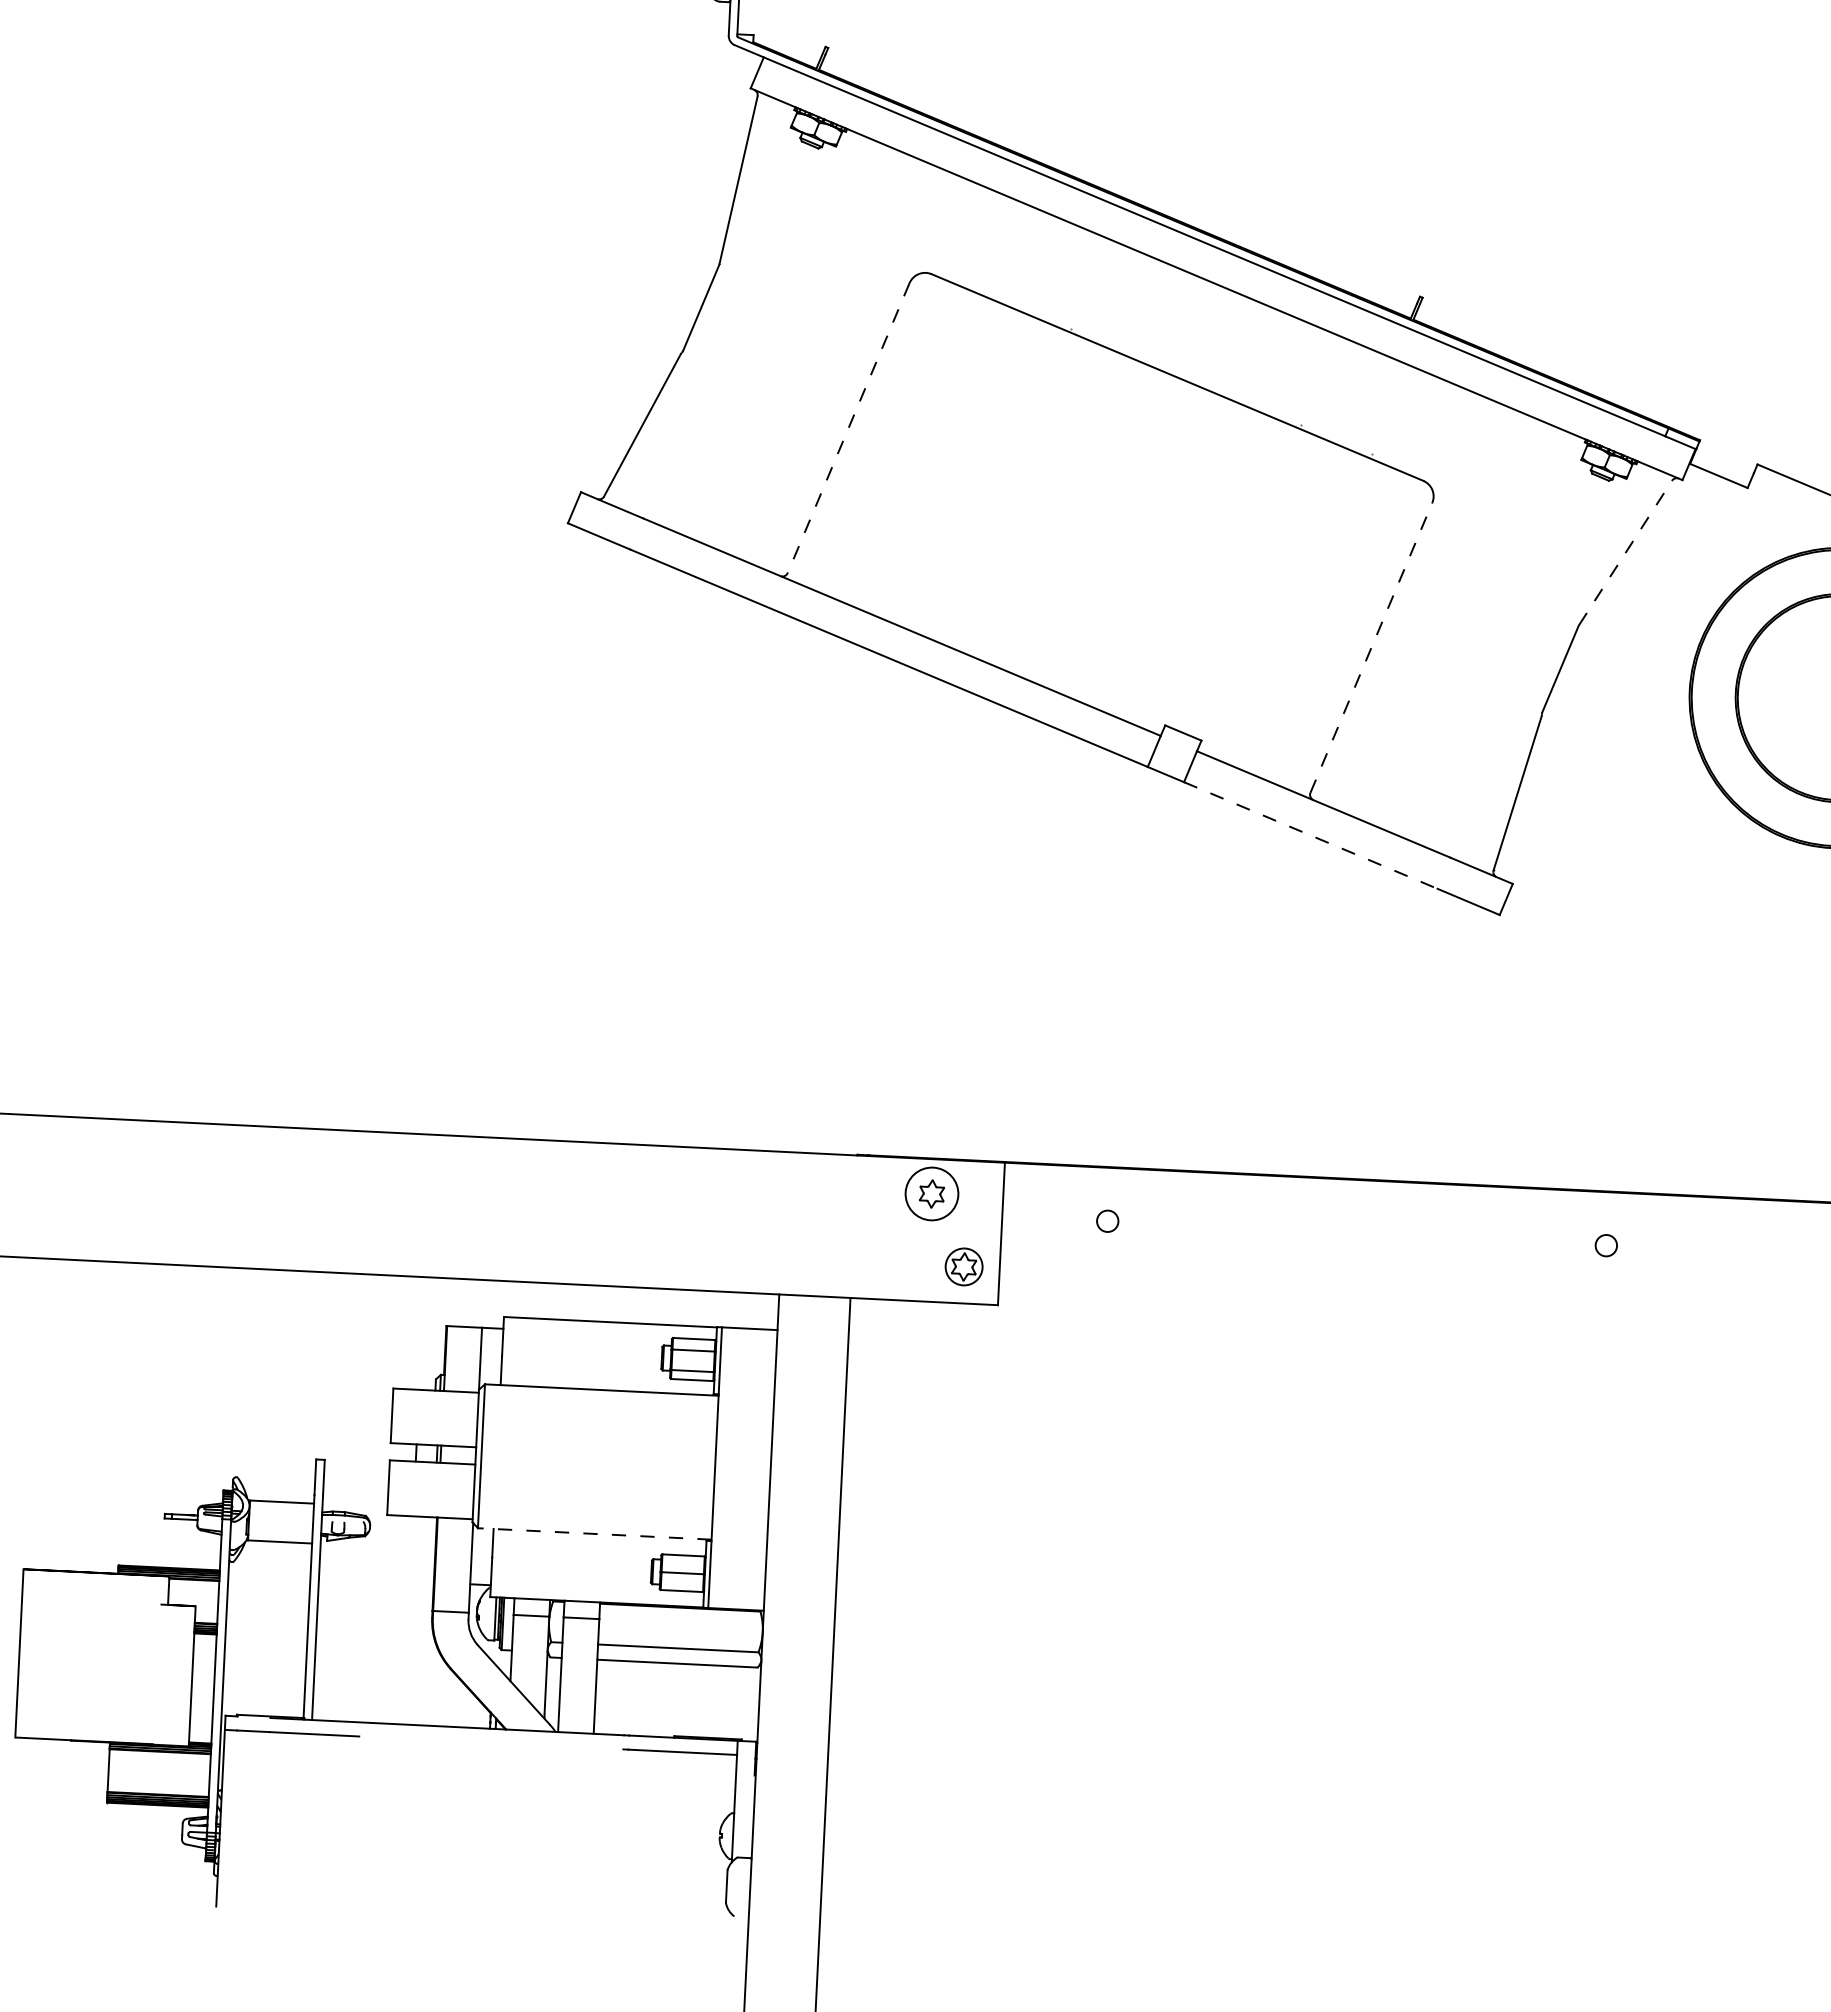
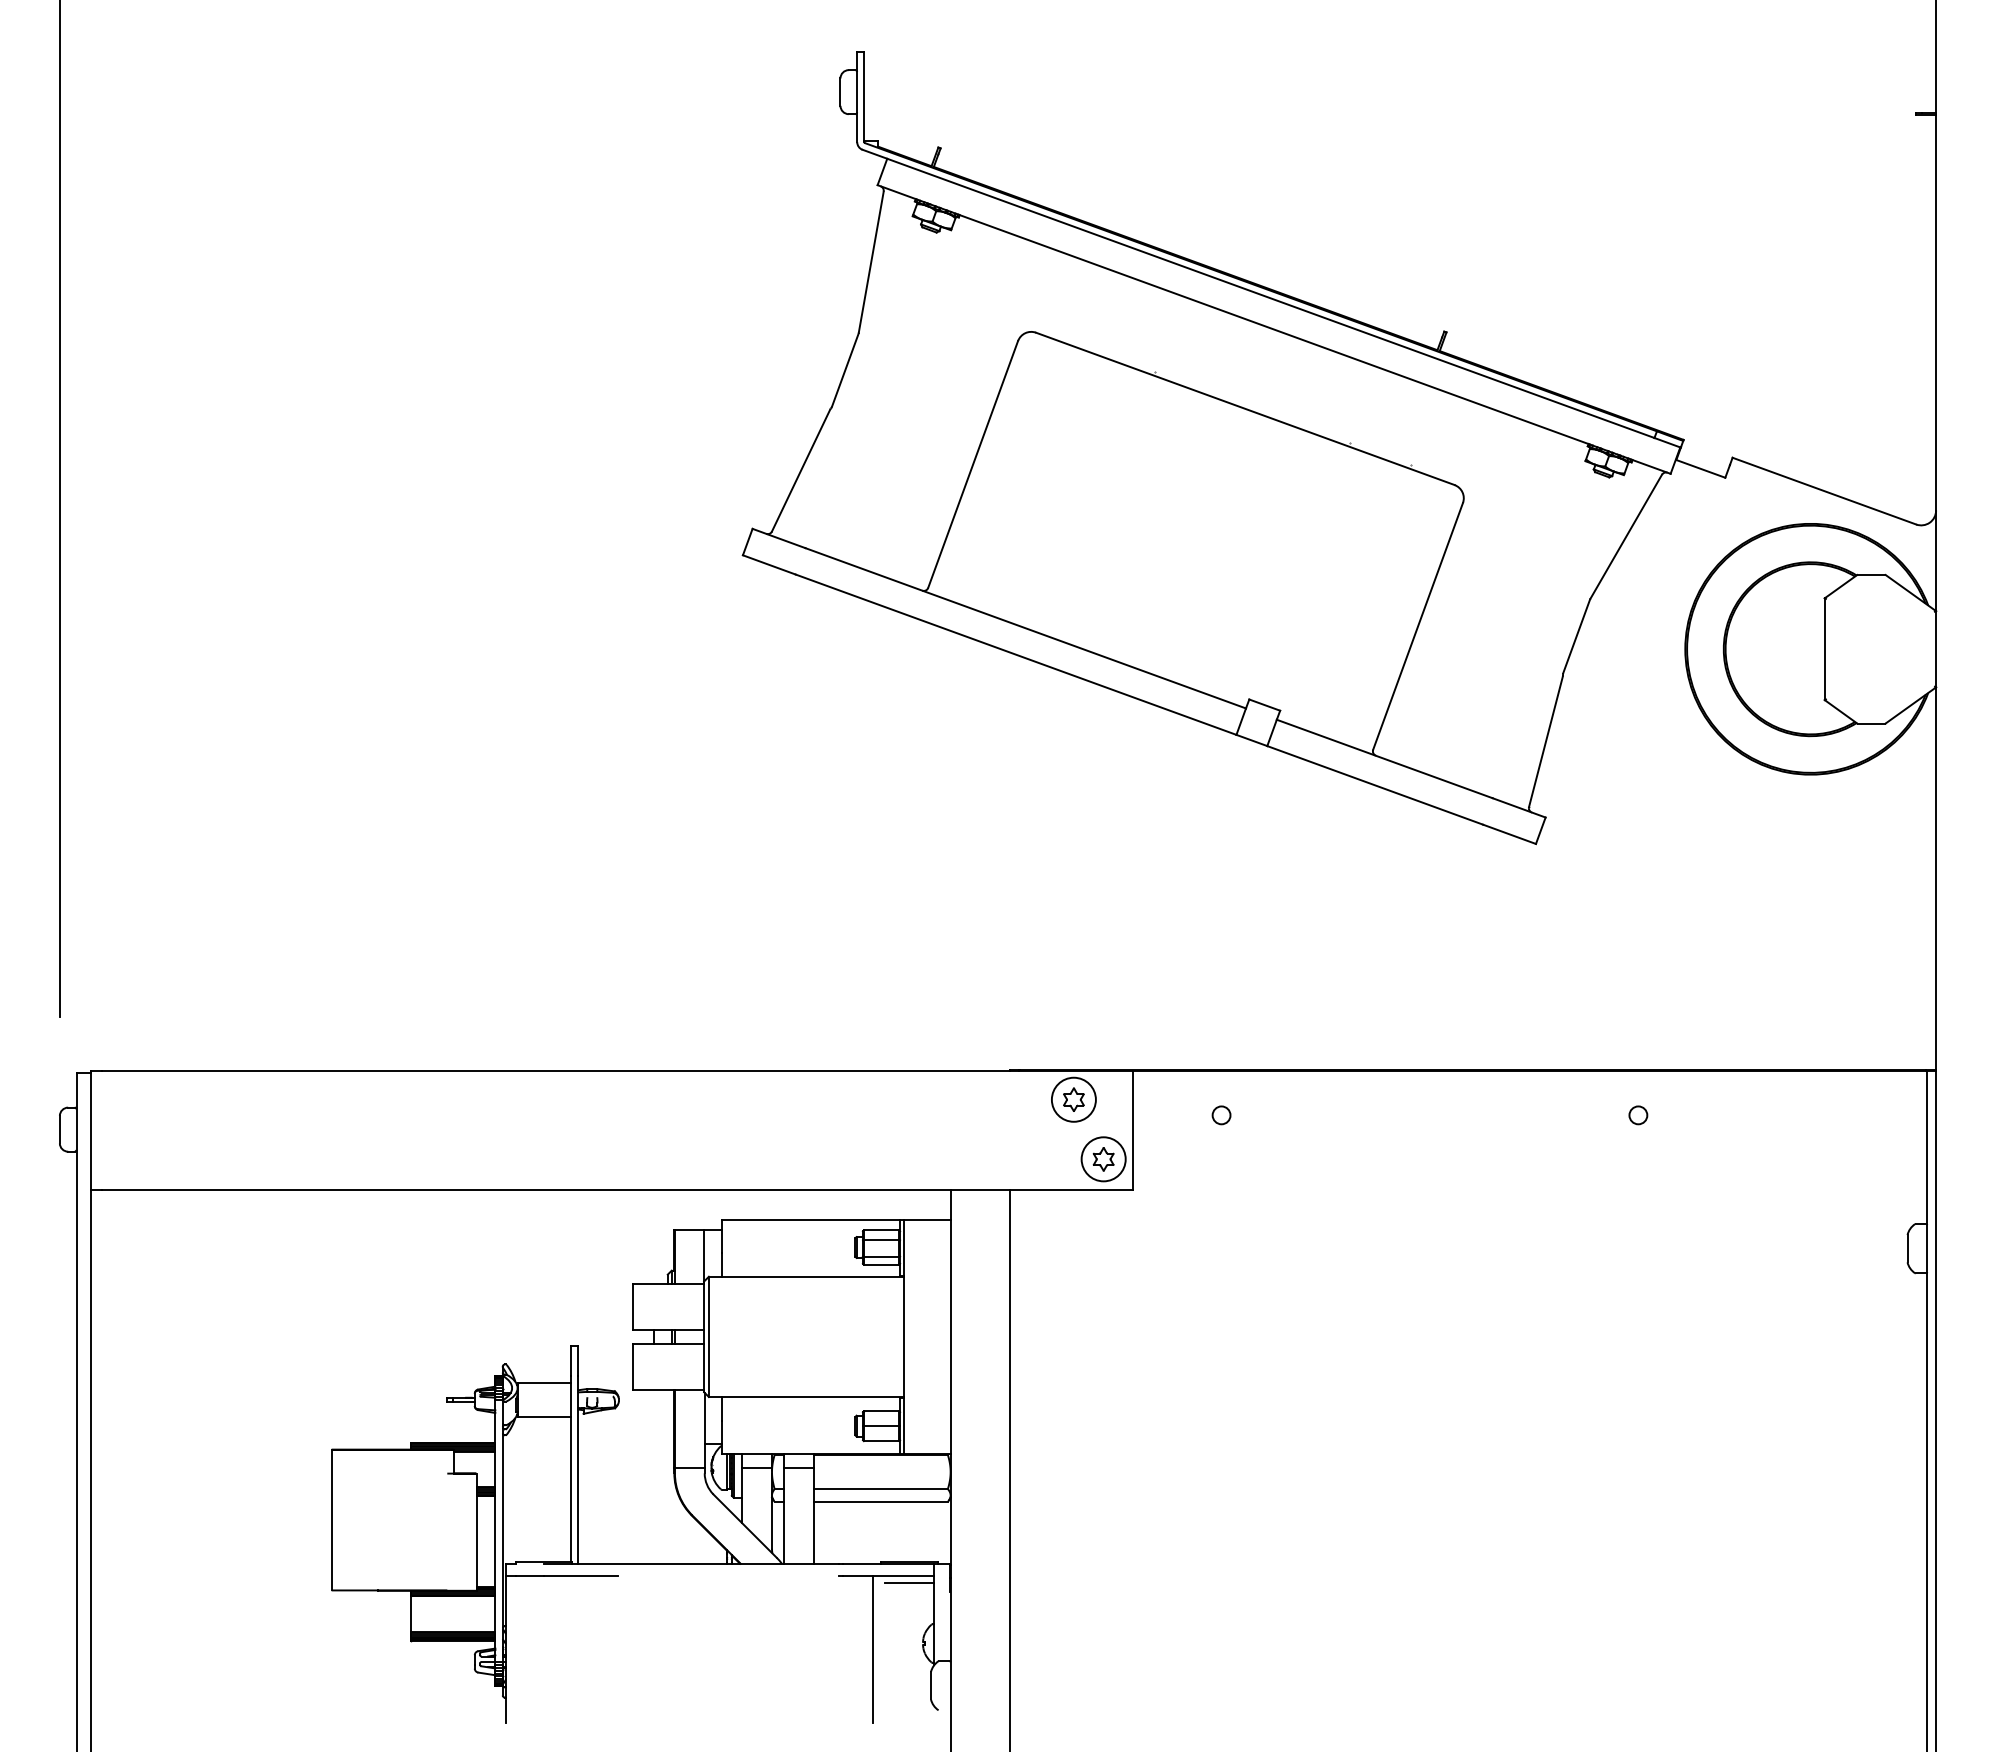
line: (847, 428) -> (972, 464), dashed -> solid
line: (1626, 552) -> (1626, 536), dashed -> solid
line: (1371, 646) -> (1418, 625), dashed -> solid
line: (1311, 835) -> (1375, 785), dashed -> solid
circle: (963, 1267) -> (1103, 1159), size x1.43
line: (594, 1534) -> (806, 1397), dashed -> solid
line: (707, 1761) -> (909, 1582), added
line: (660, 1839) -> (873, 1649), added

